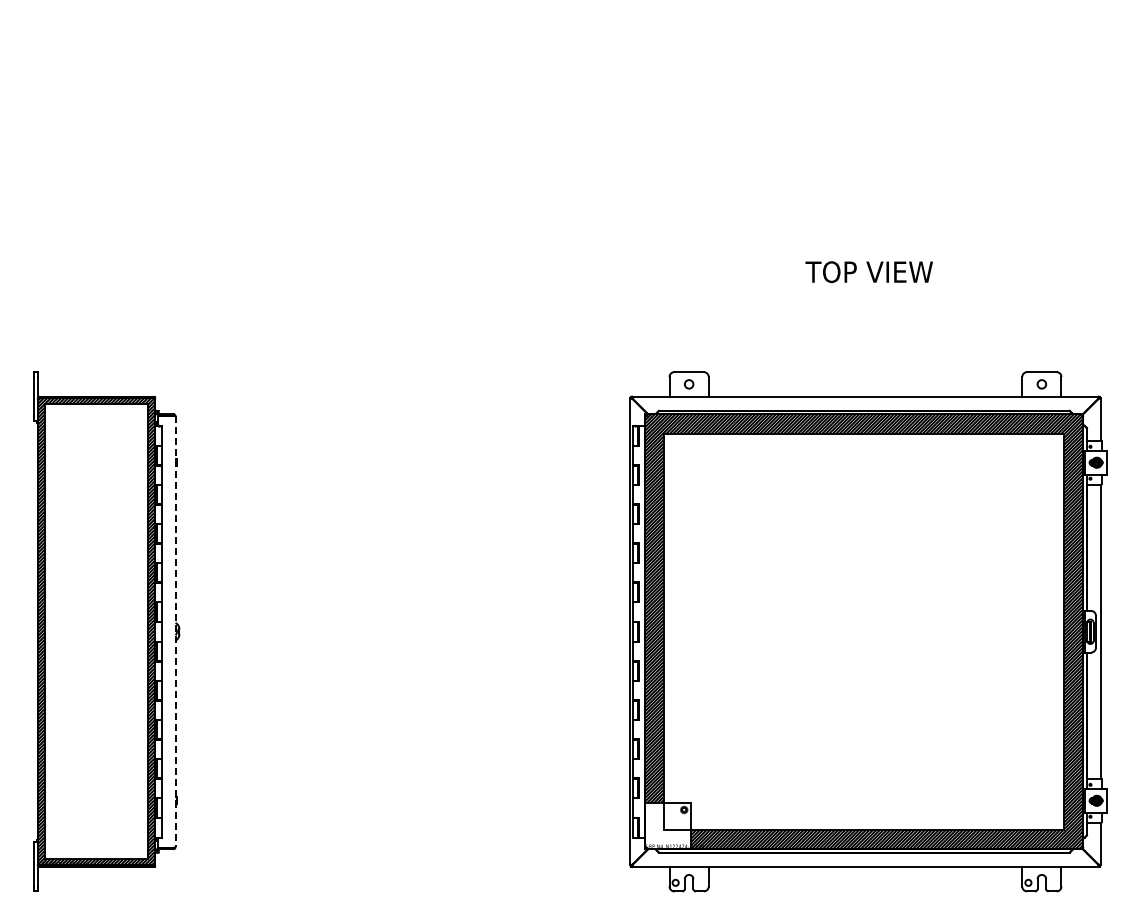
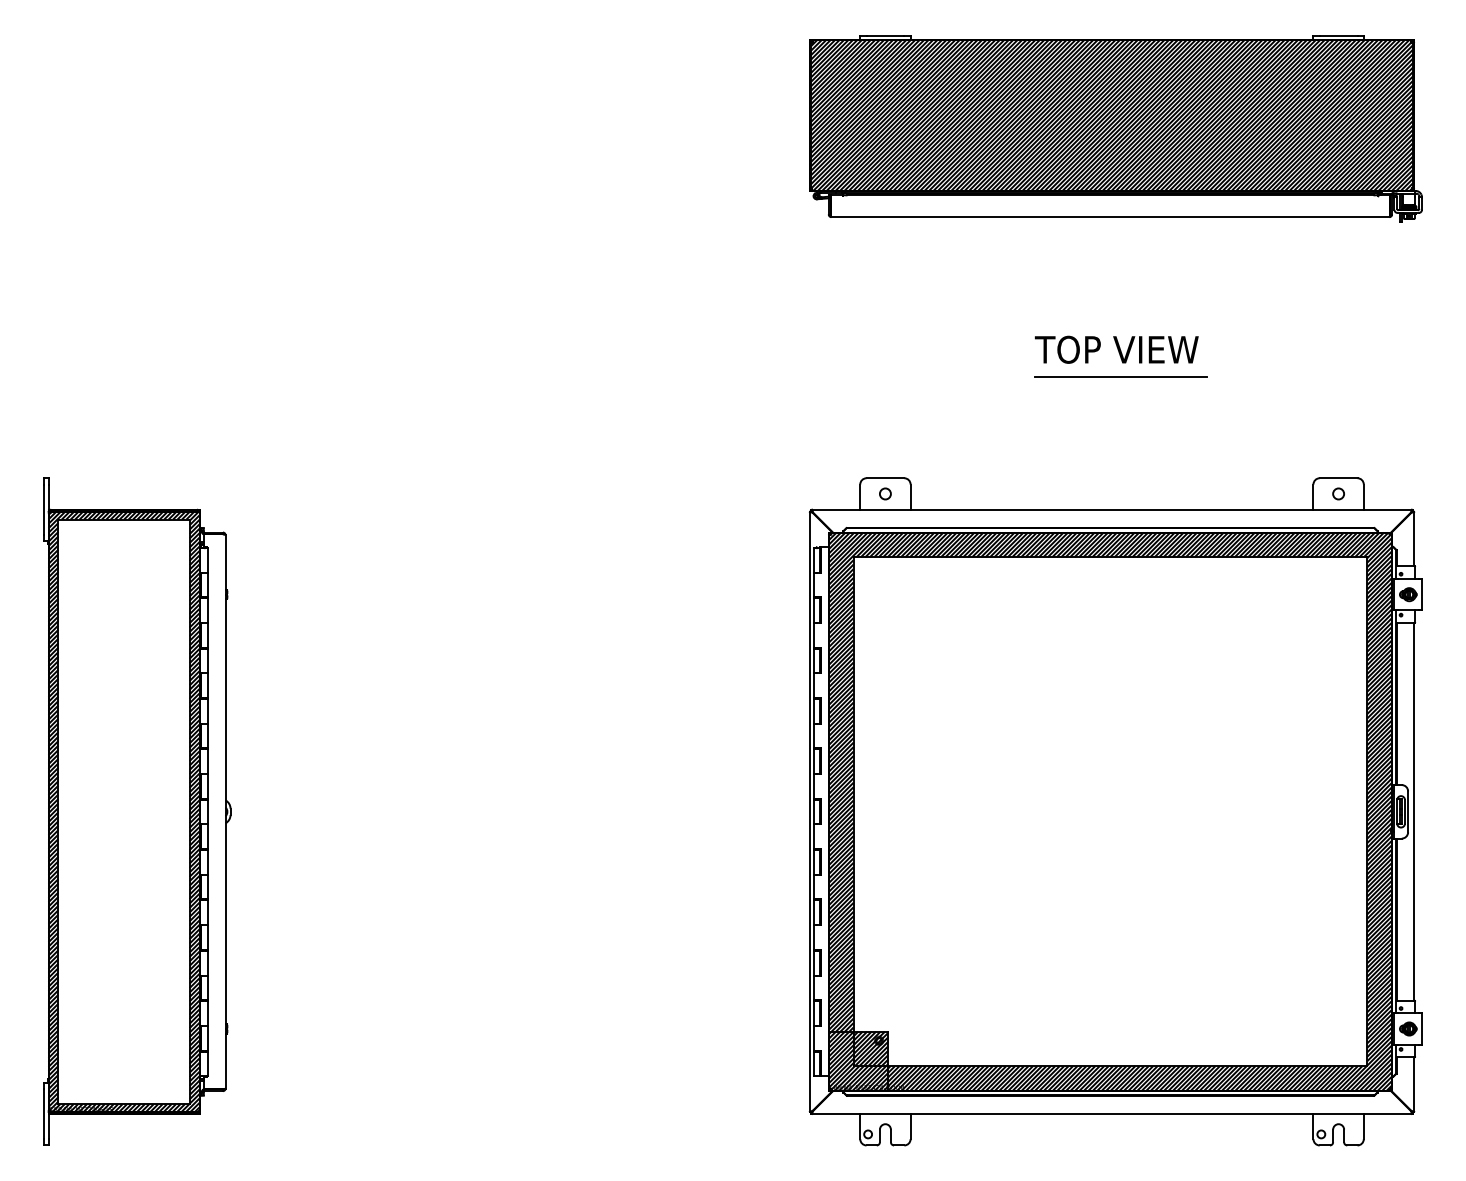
part: (868, 100) -> (1115, 129), added
line: (872, 293) -> (1121, 377), added
line: (175, 632) -> (225, 812), dashed -> solid
hatch: (668, 825) -> (858, 1060), added

